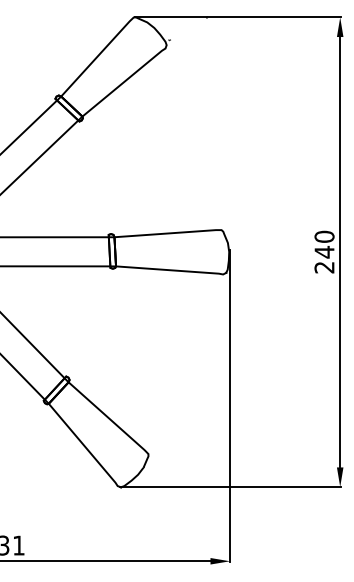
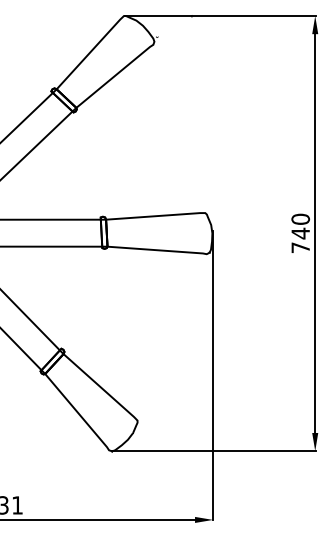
text: (324, 267) -> (300, 247), 240 -> 740

